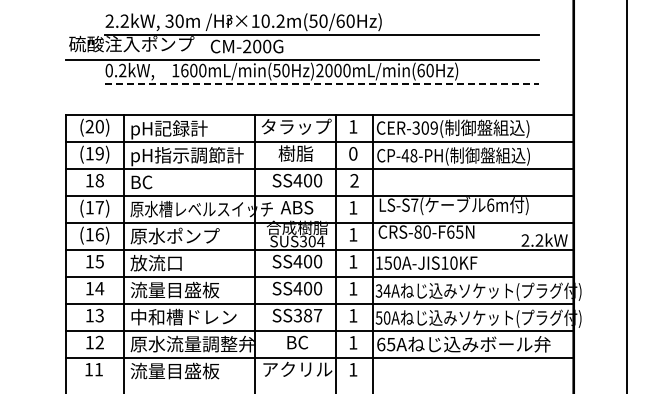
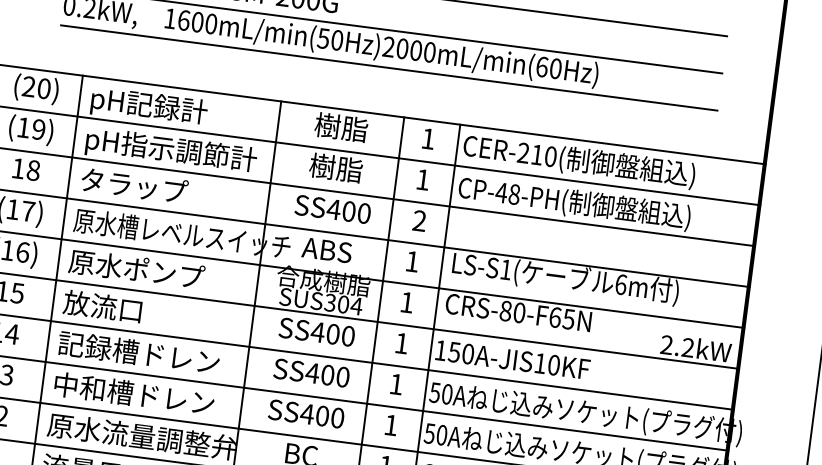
line: (321, 84) -> (388, 68), dashed -> solid
text: (296, 126) -> (342, 127), タラップ -> 樹脂
text: (424, 127) -> (536, 153), CER-309( -> CER-210(
text: (353, 153) -> (423, 179), 0 -> 1
text: (166, 182) -> (134, 186), BC -> タラップ
text: (414, 204) -> (505, 268), LS-S7( -> LS-S1(
text: (183, 289) -> (138, 351), 流量目盛板 -> 記録槽ドレン
text: (383, 290) -> (441, 392), 34A -> 50A
text: (307, 315) -> (321, 415), SS387 -> SS400

